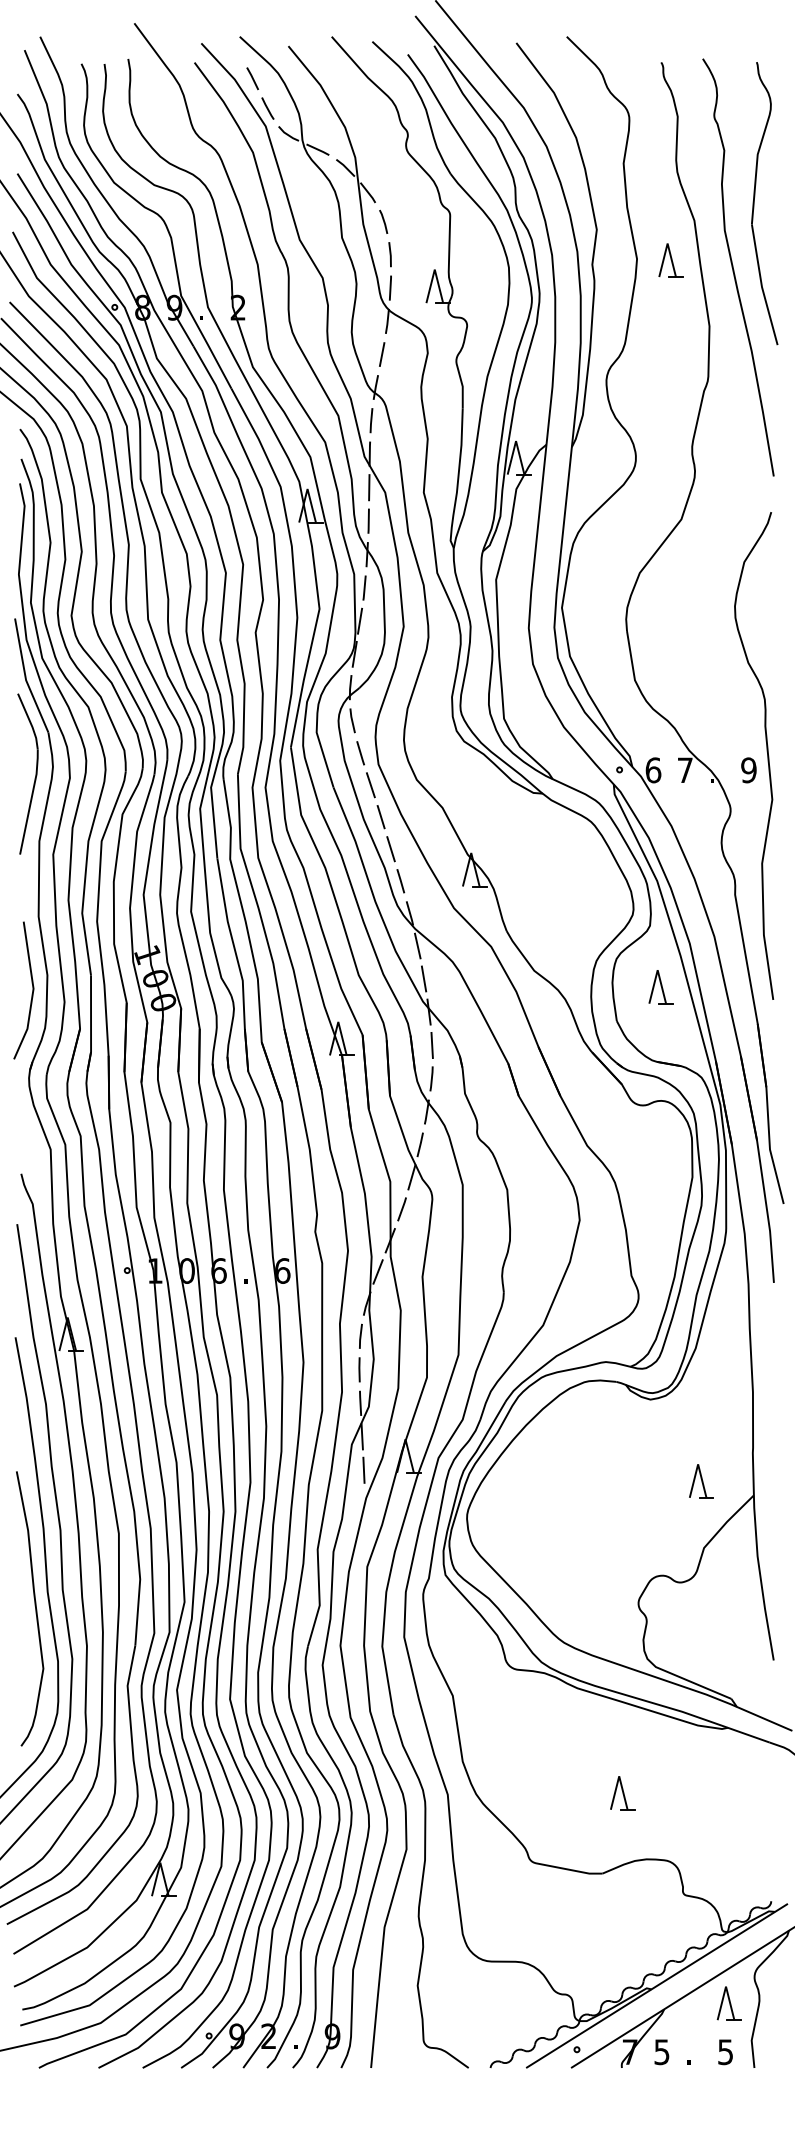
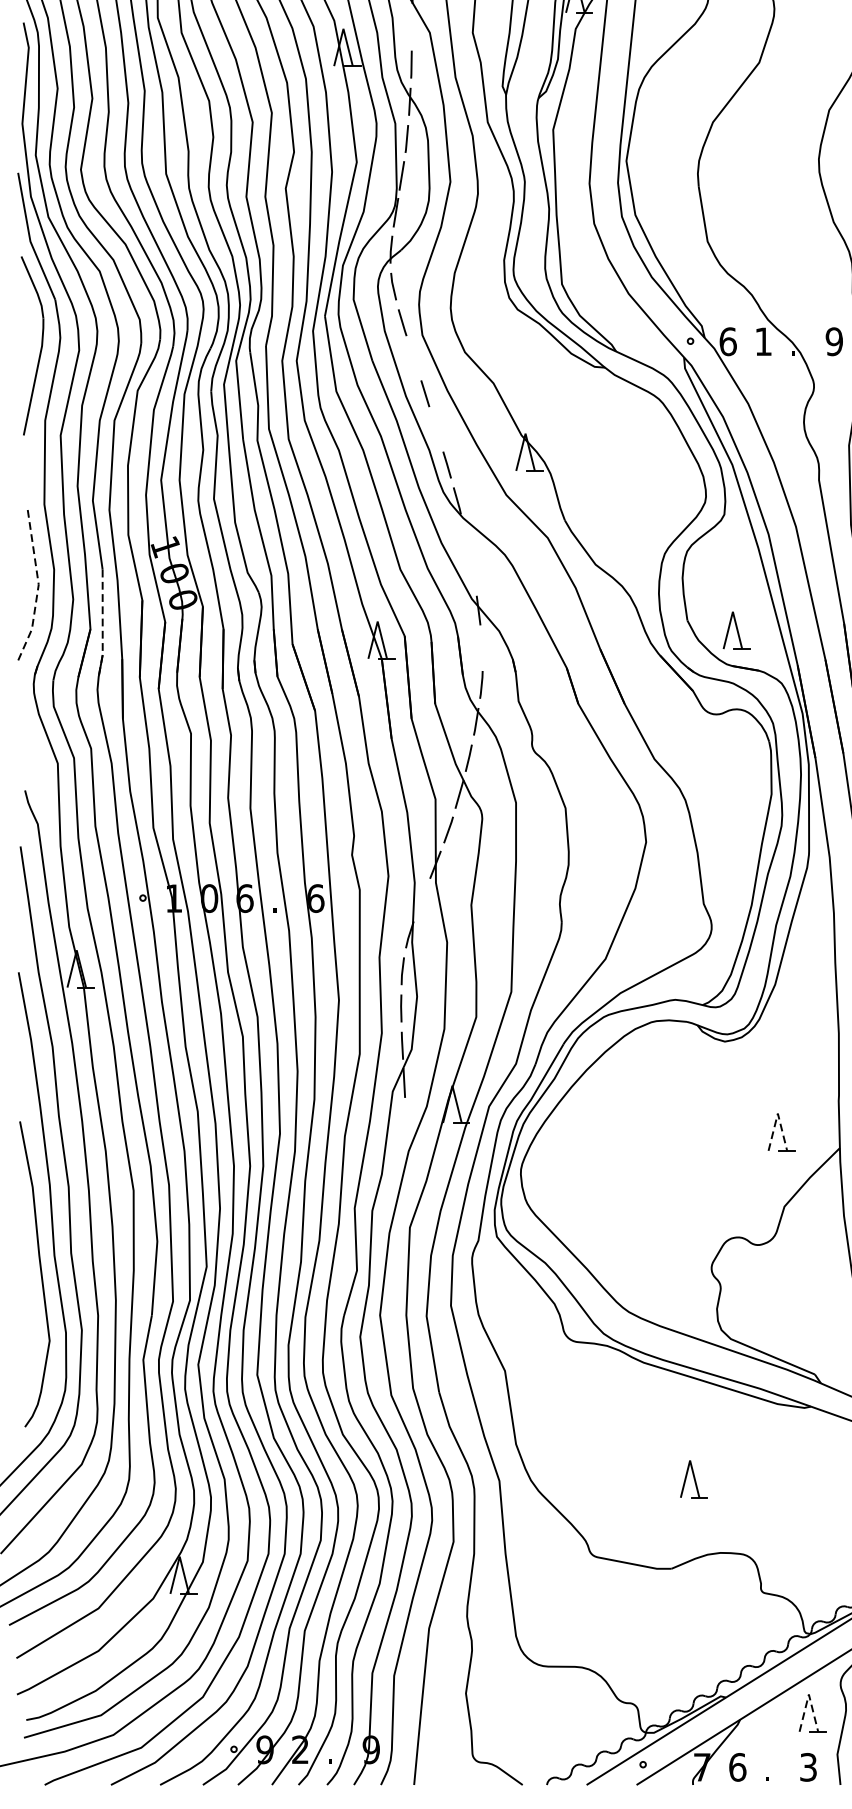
line: (369, 487) -> (412, 27), removed
text: (685, 769) -> (763, 340), 7 -> 1
line: (370, 785) -> (413, 358), removed
line: (390, 849) -> (435, 429), removed
line: (417, 945) -> (465, 536), removed
line: (423, 978) -> (472, 573), removed
part: (660, 987) -> (736, 631), moved
line: (32, 992) -> (37, 588), solid -> dashed
line: (91, 1024) -> (103, 624), solid -> dashed
line: (431, 1045) -> (481, 647), removed
line: (377, 1271) -> (421, 899), removed
line: (698, 1464) -> (778, 1113), solid -> dashed
line: (363, 1469) -> (405, 1119), removed
line: (726, 1986) -> (809, 1694), solid -> dashed
text: (725, 2051) -> (808, 1766), 5 -> 3
text: (661, 2052) -> (737, 1767), 5 -> 6

